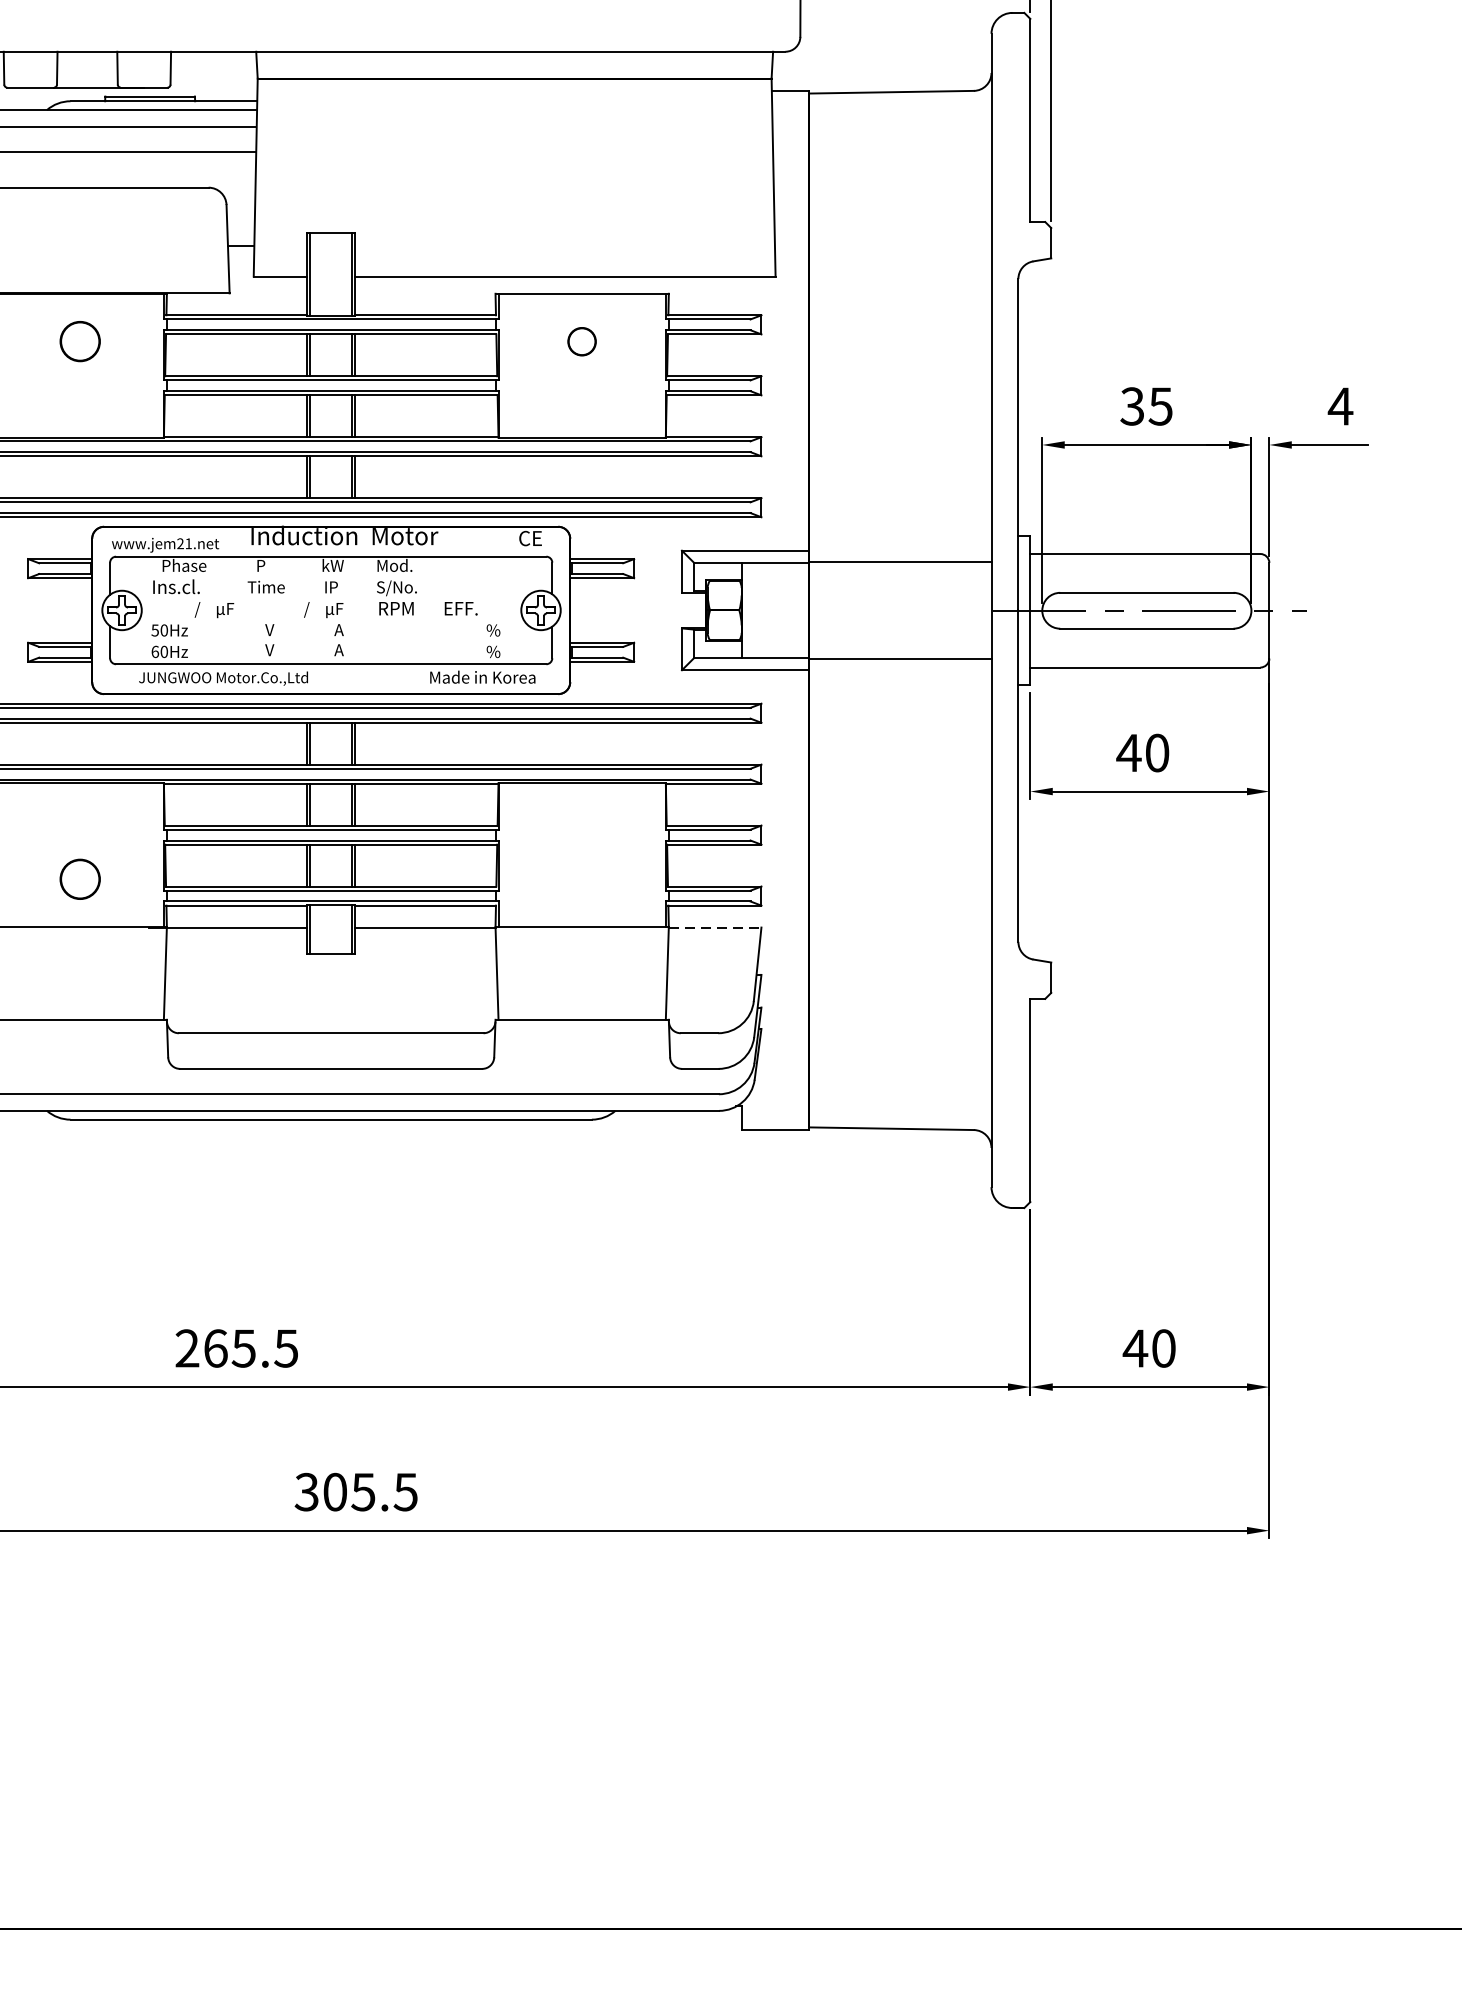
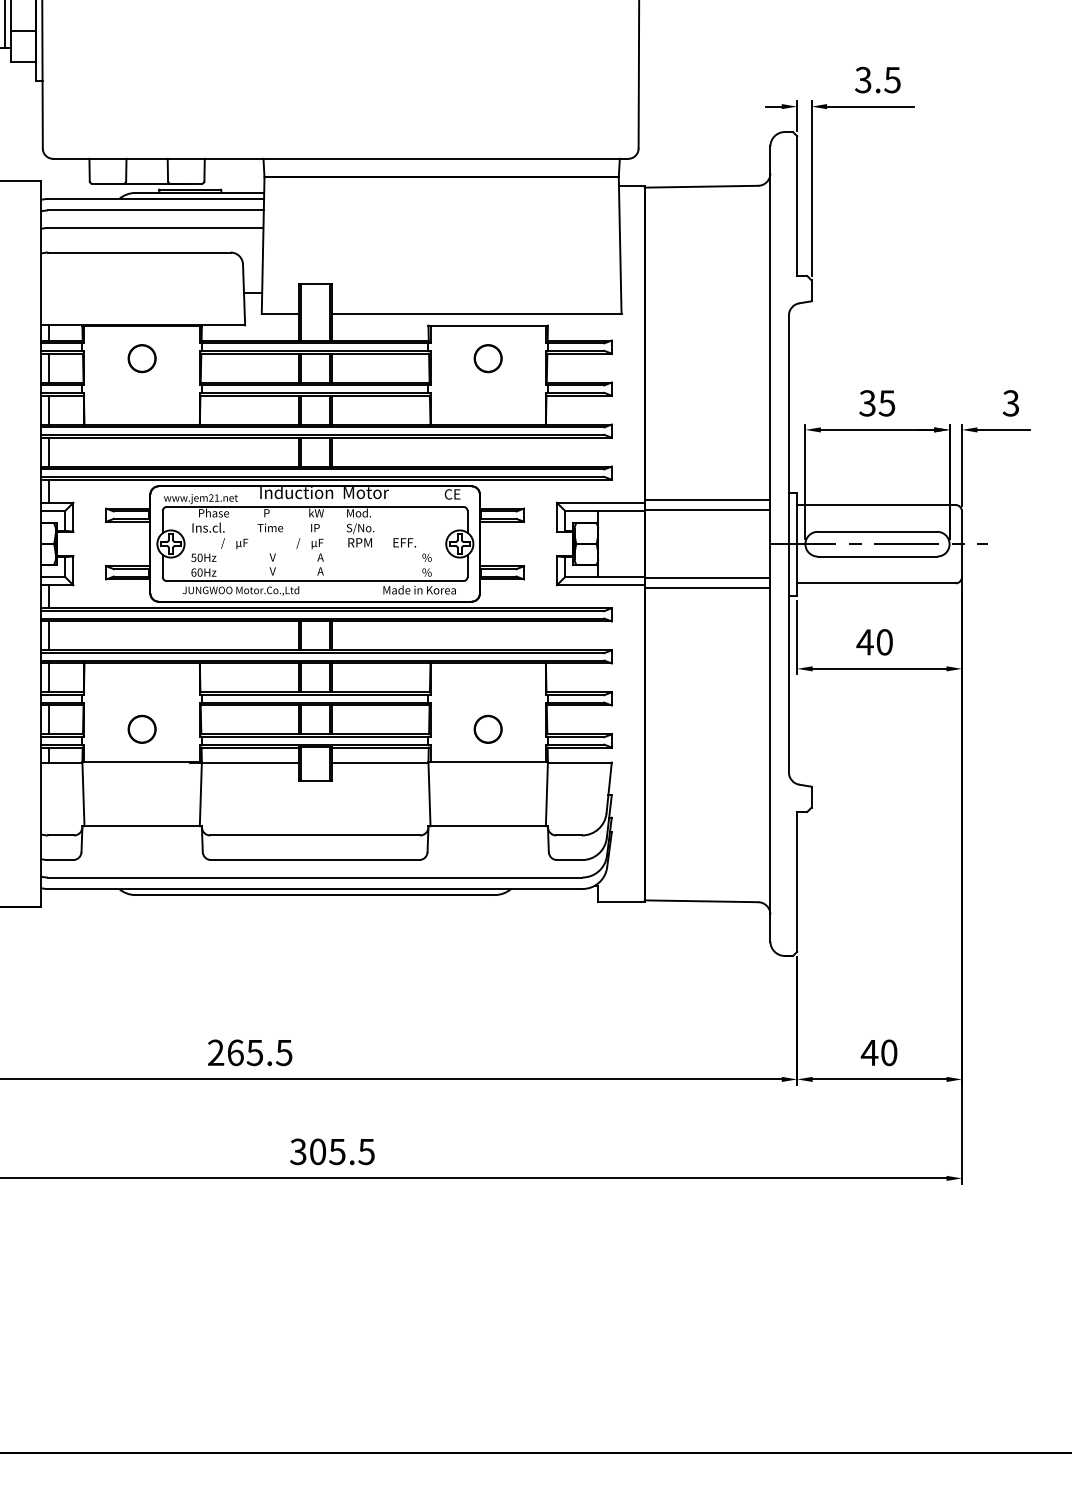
circle: (581, 341) -> (487, 358), size x1.43
text: (1339, 406) -> (1010, 403), 4 -> 3
line: (900, 547) -> (707, 500), added
line: (900, 673) -> (707, 587), added
circle: (581, 878) -> (487, 728), added
line: (714, 927) -> (579, 762), dashed -> solid

